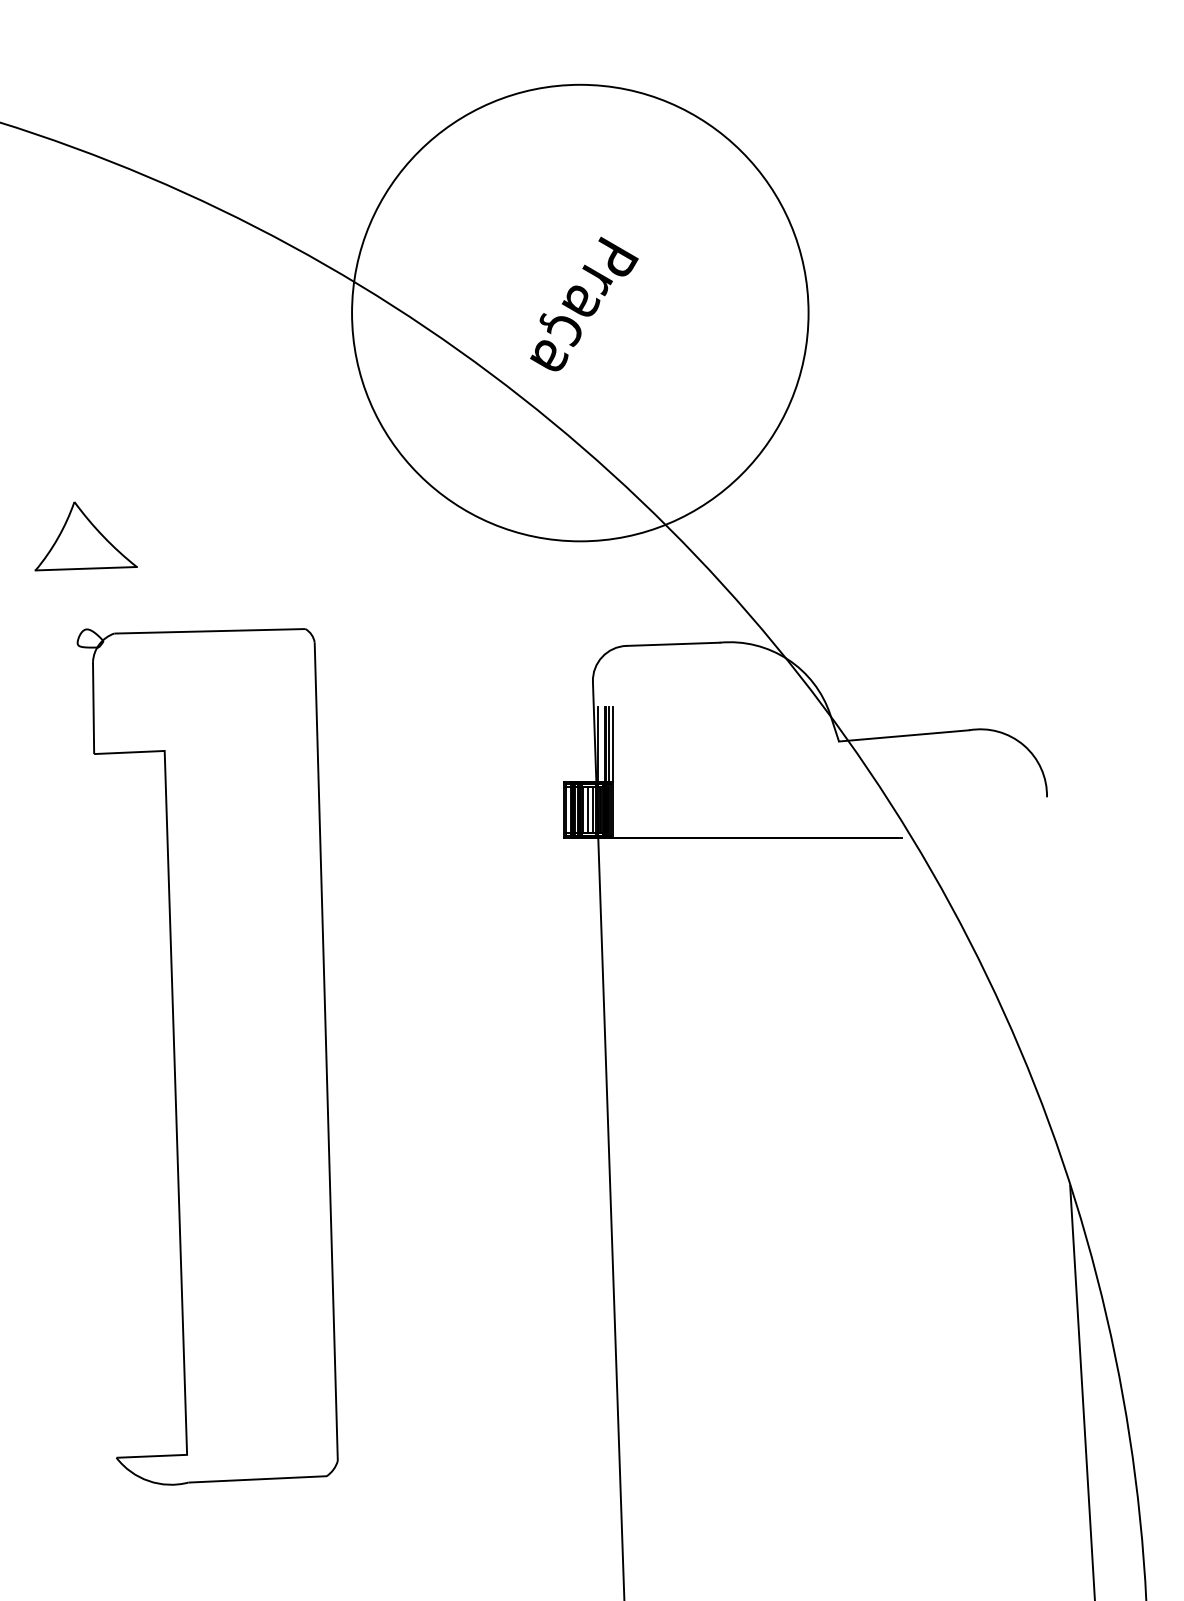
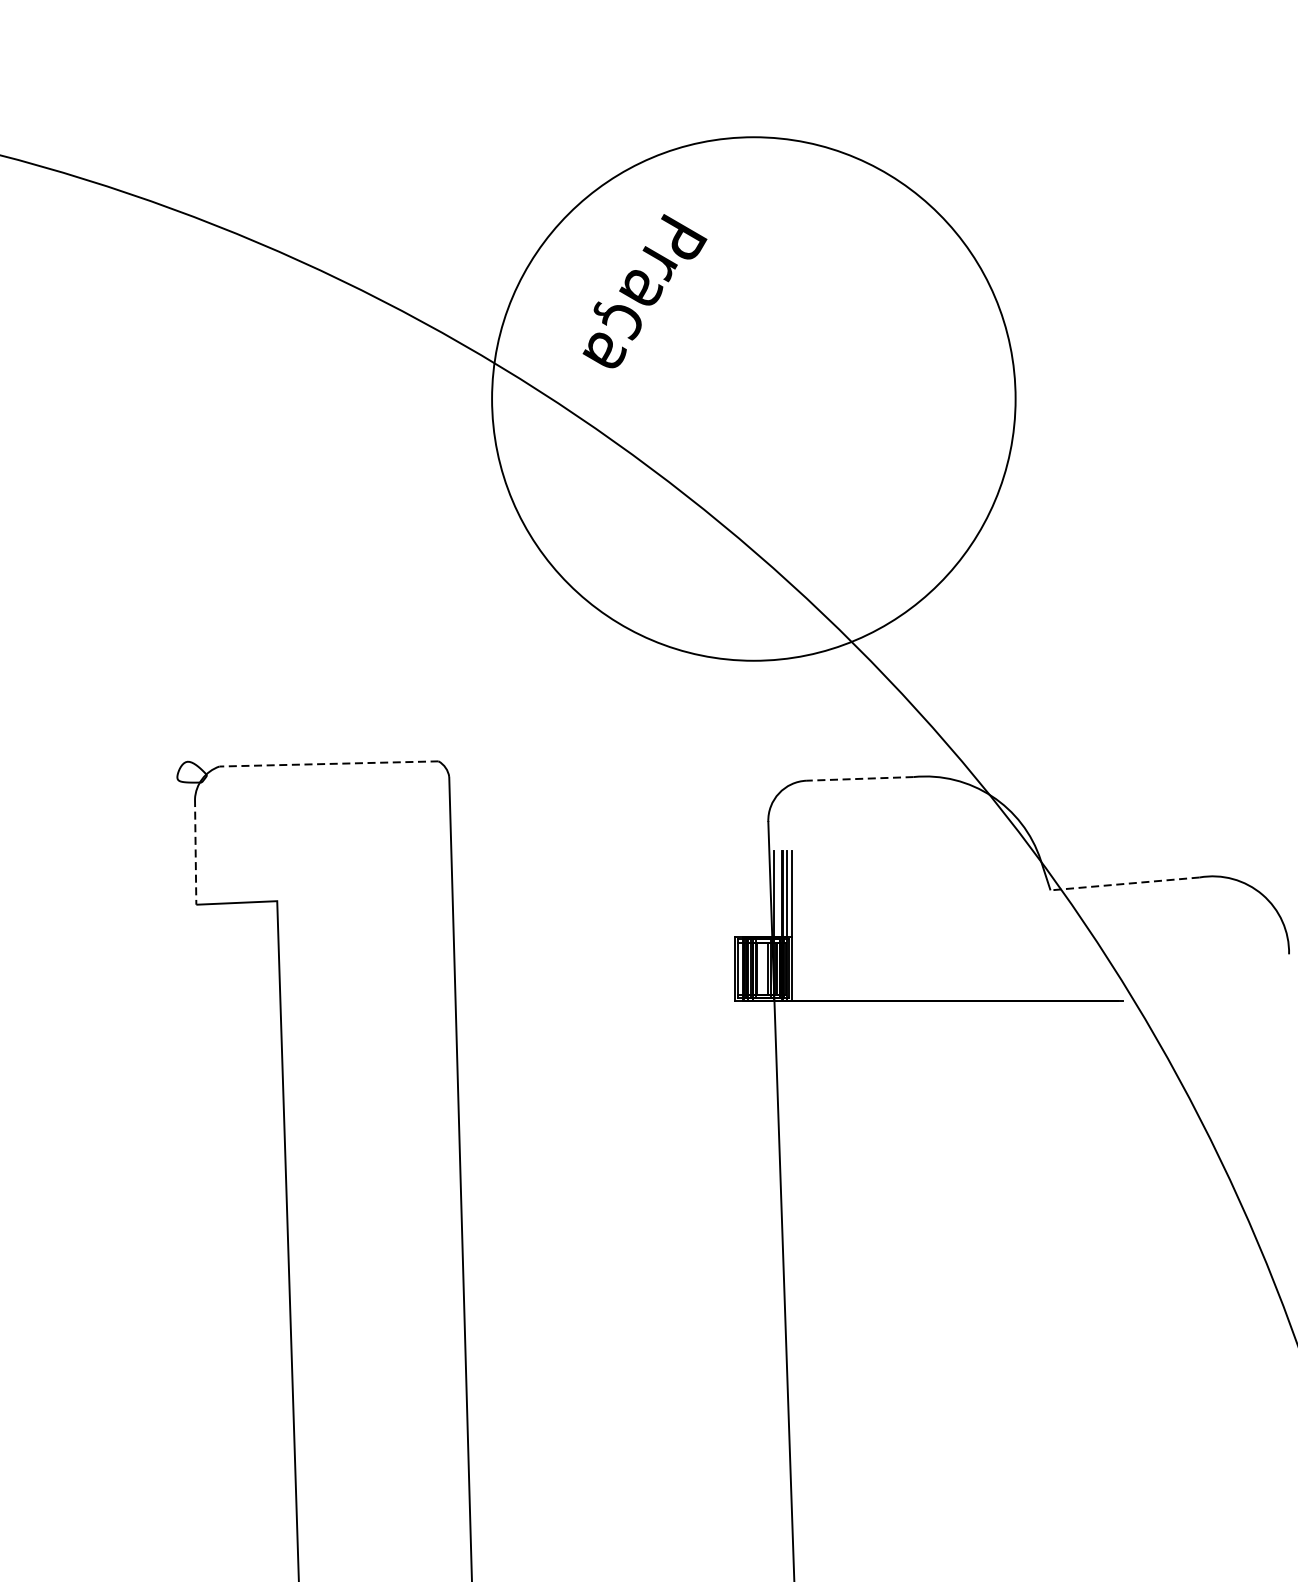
text: (584, 303) -> (645, 290), moved
part: (85, 536) -> (186, 655), removed
line: (209, 631) -> (328, 764), solid -> dashed
line: (673, 644) -> (860, 779), solid -> dashed
line: (93, 708) -> (195, 852), solid -> dashed
line: (903, 735) -> (1124, 883), solid -> dashed
line: (587, 809) -> (762, 968), removed

